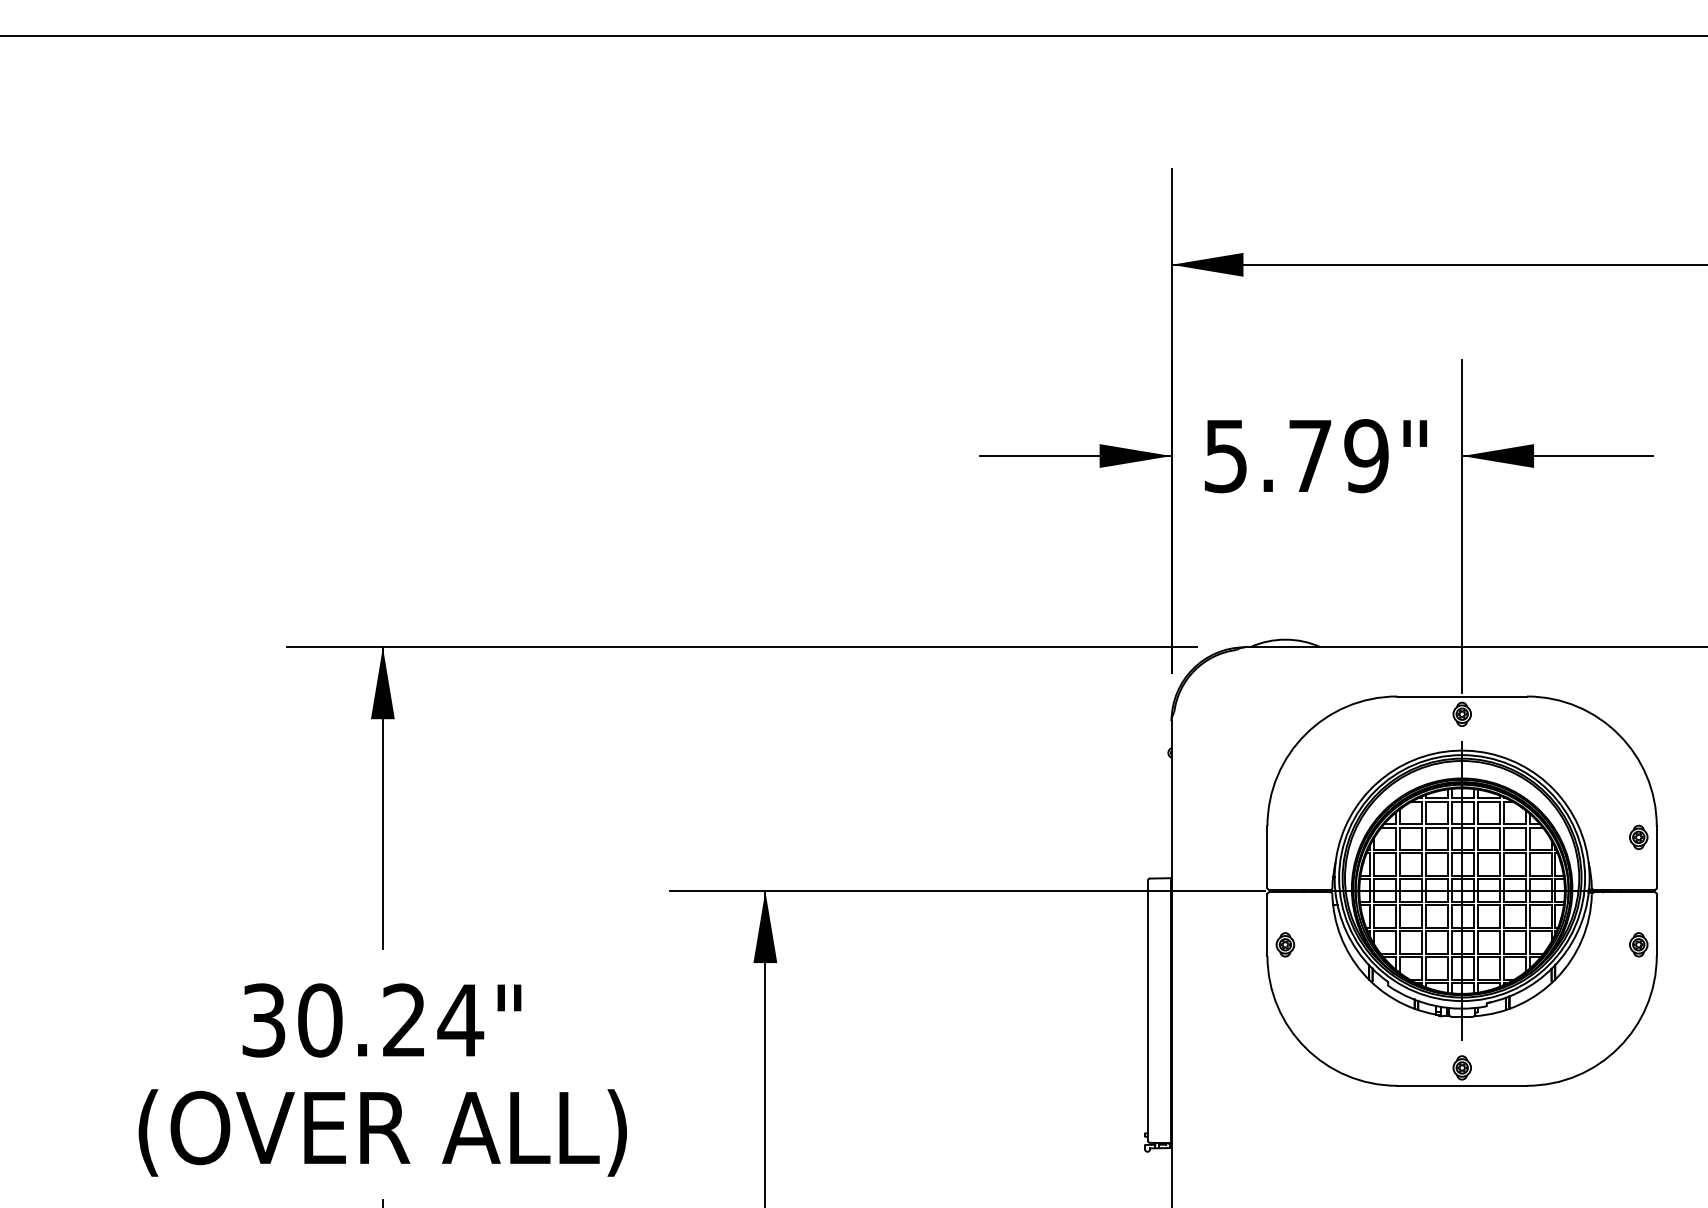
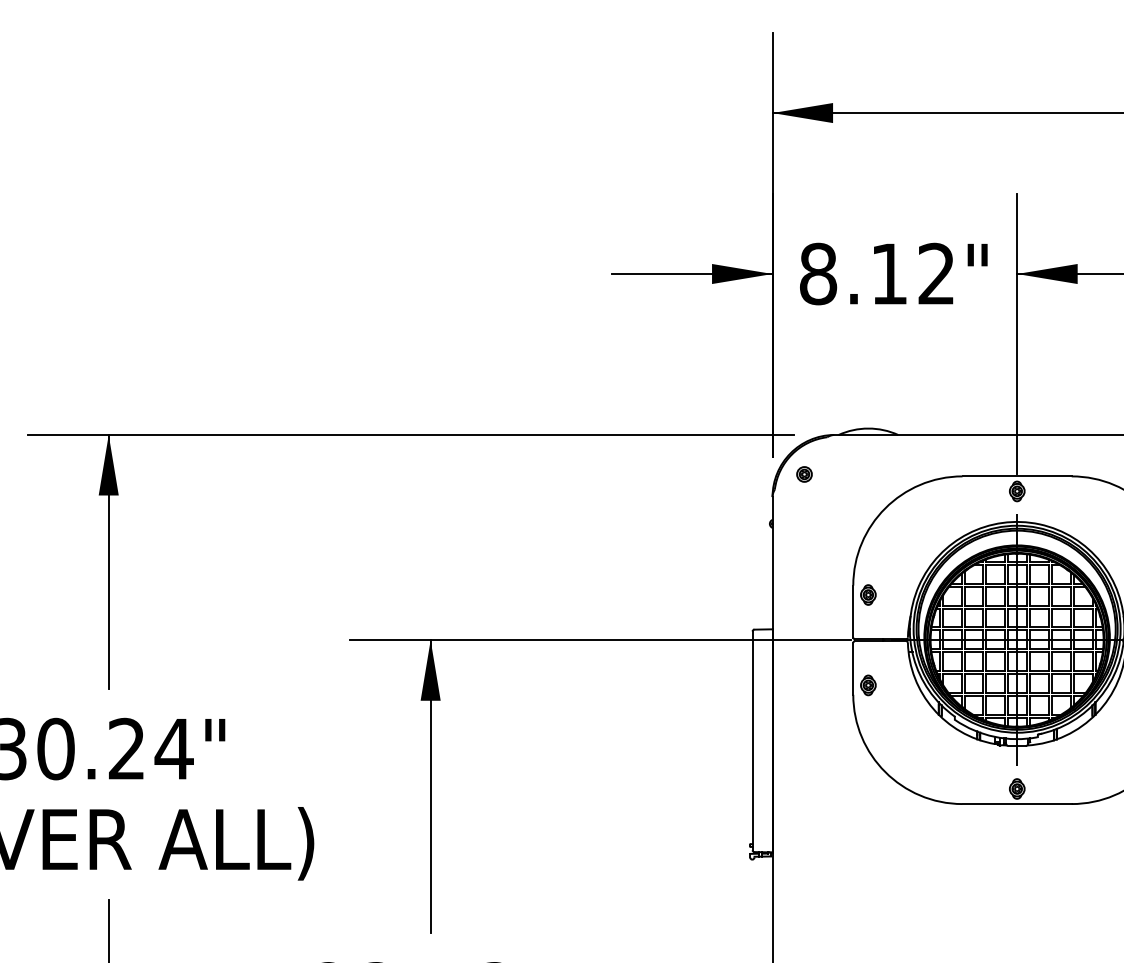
text: (1296, 456) -> (877, 274), 5.79" -> 8.12"
part: (1209, 693) -> (804, 473), added
part: (1285, 836) -> (868, 594), added

